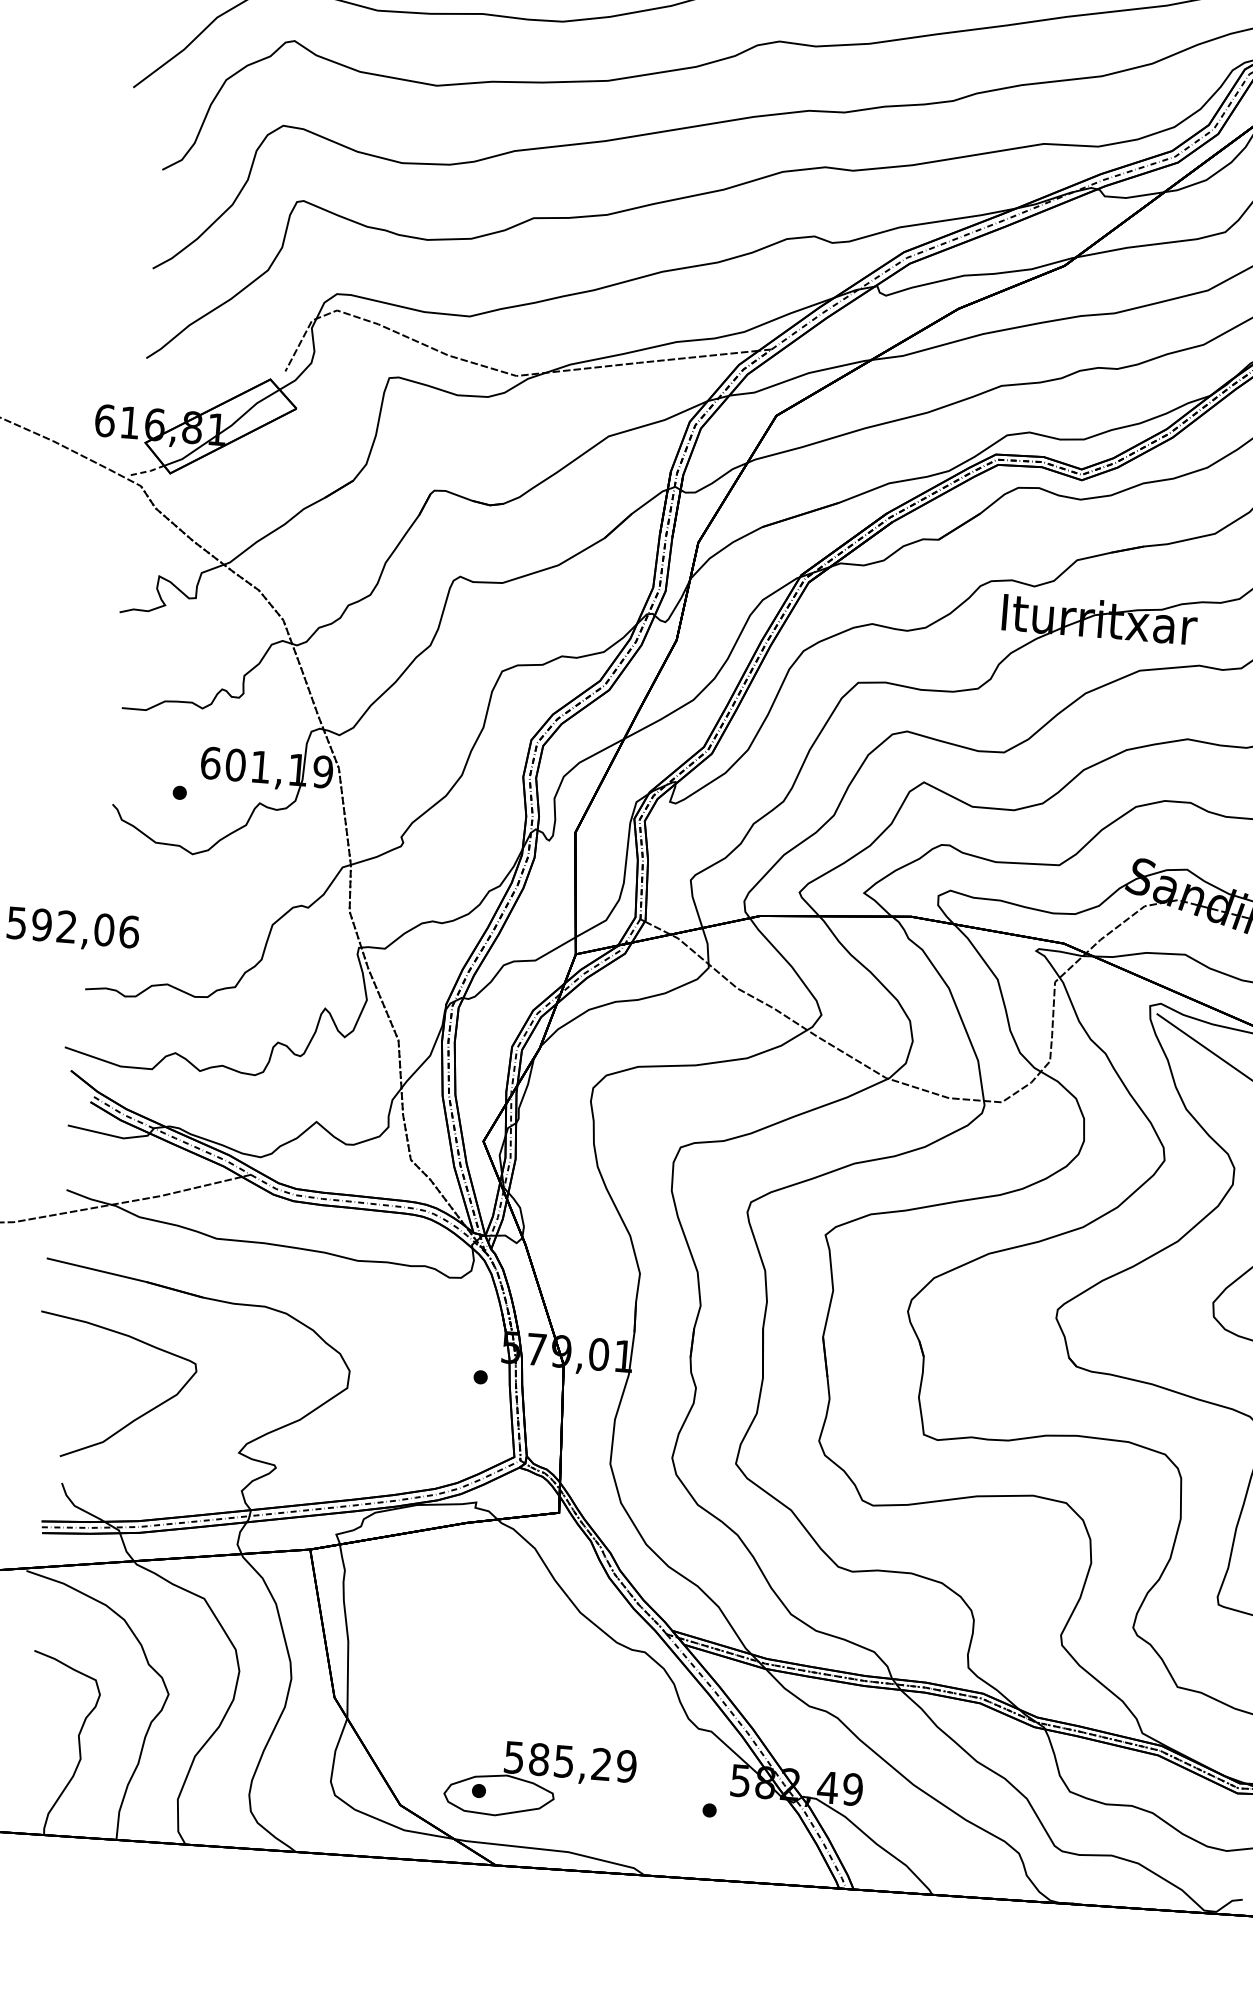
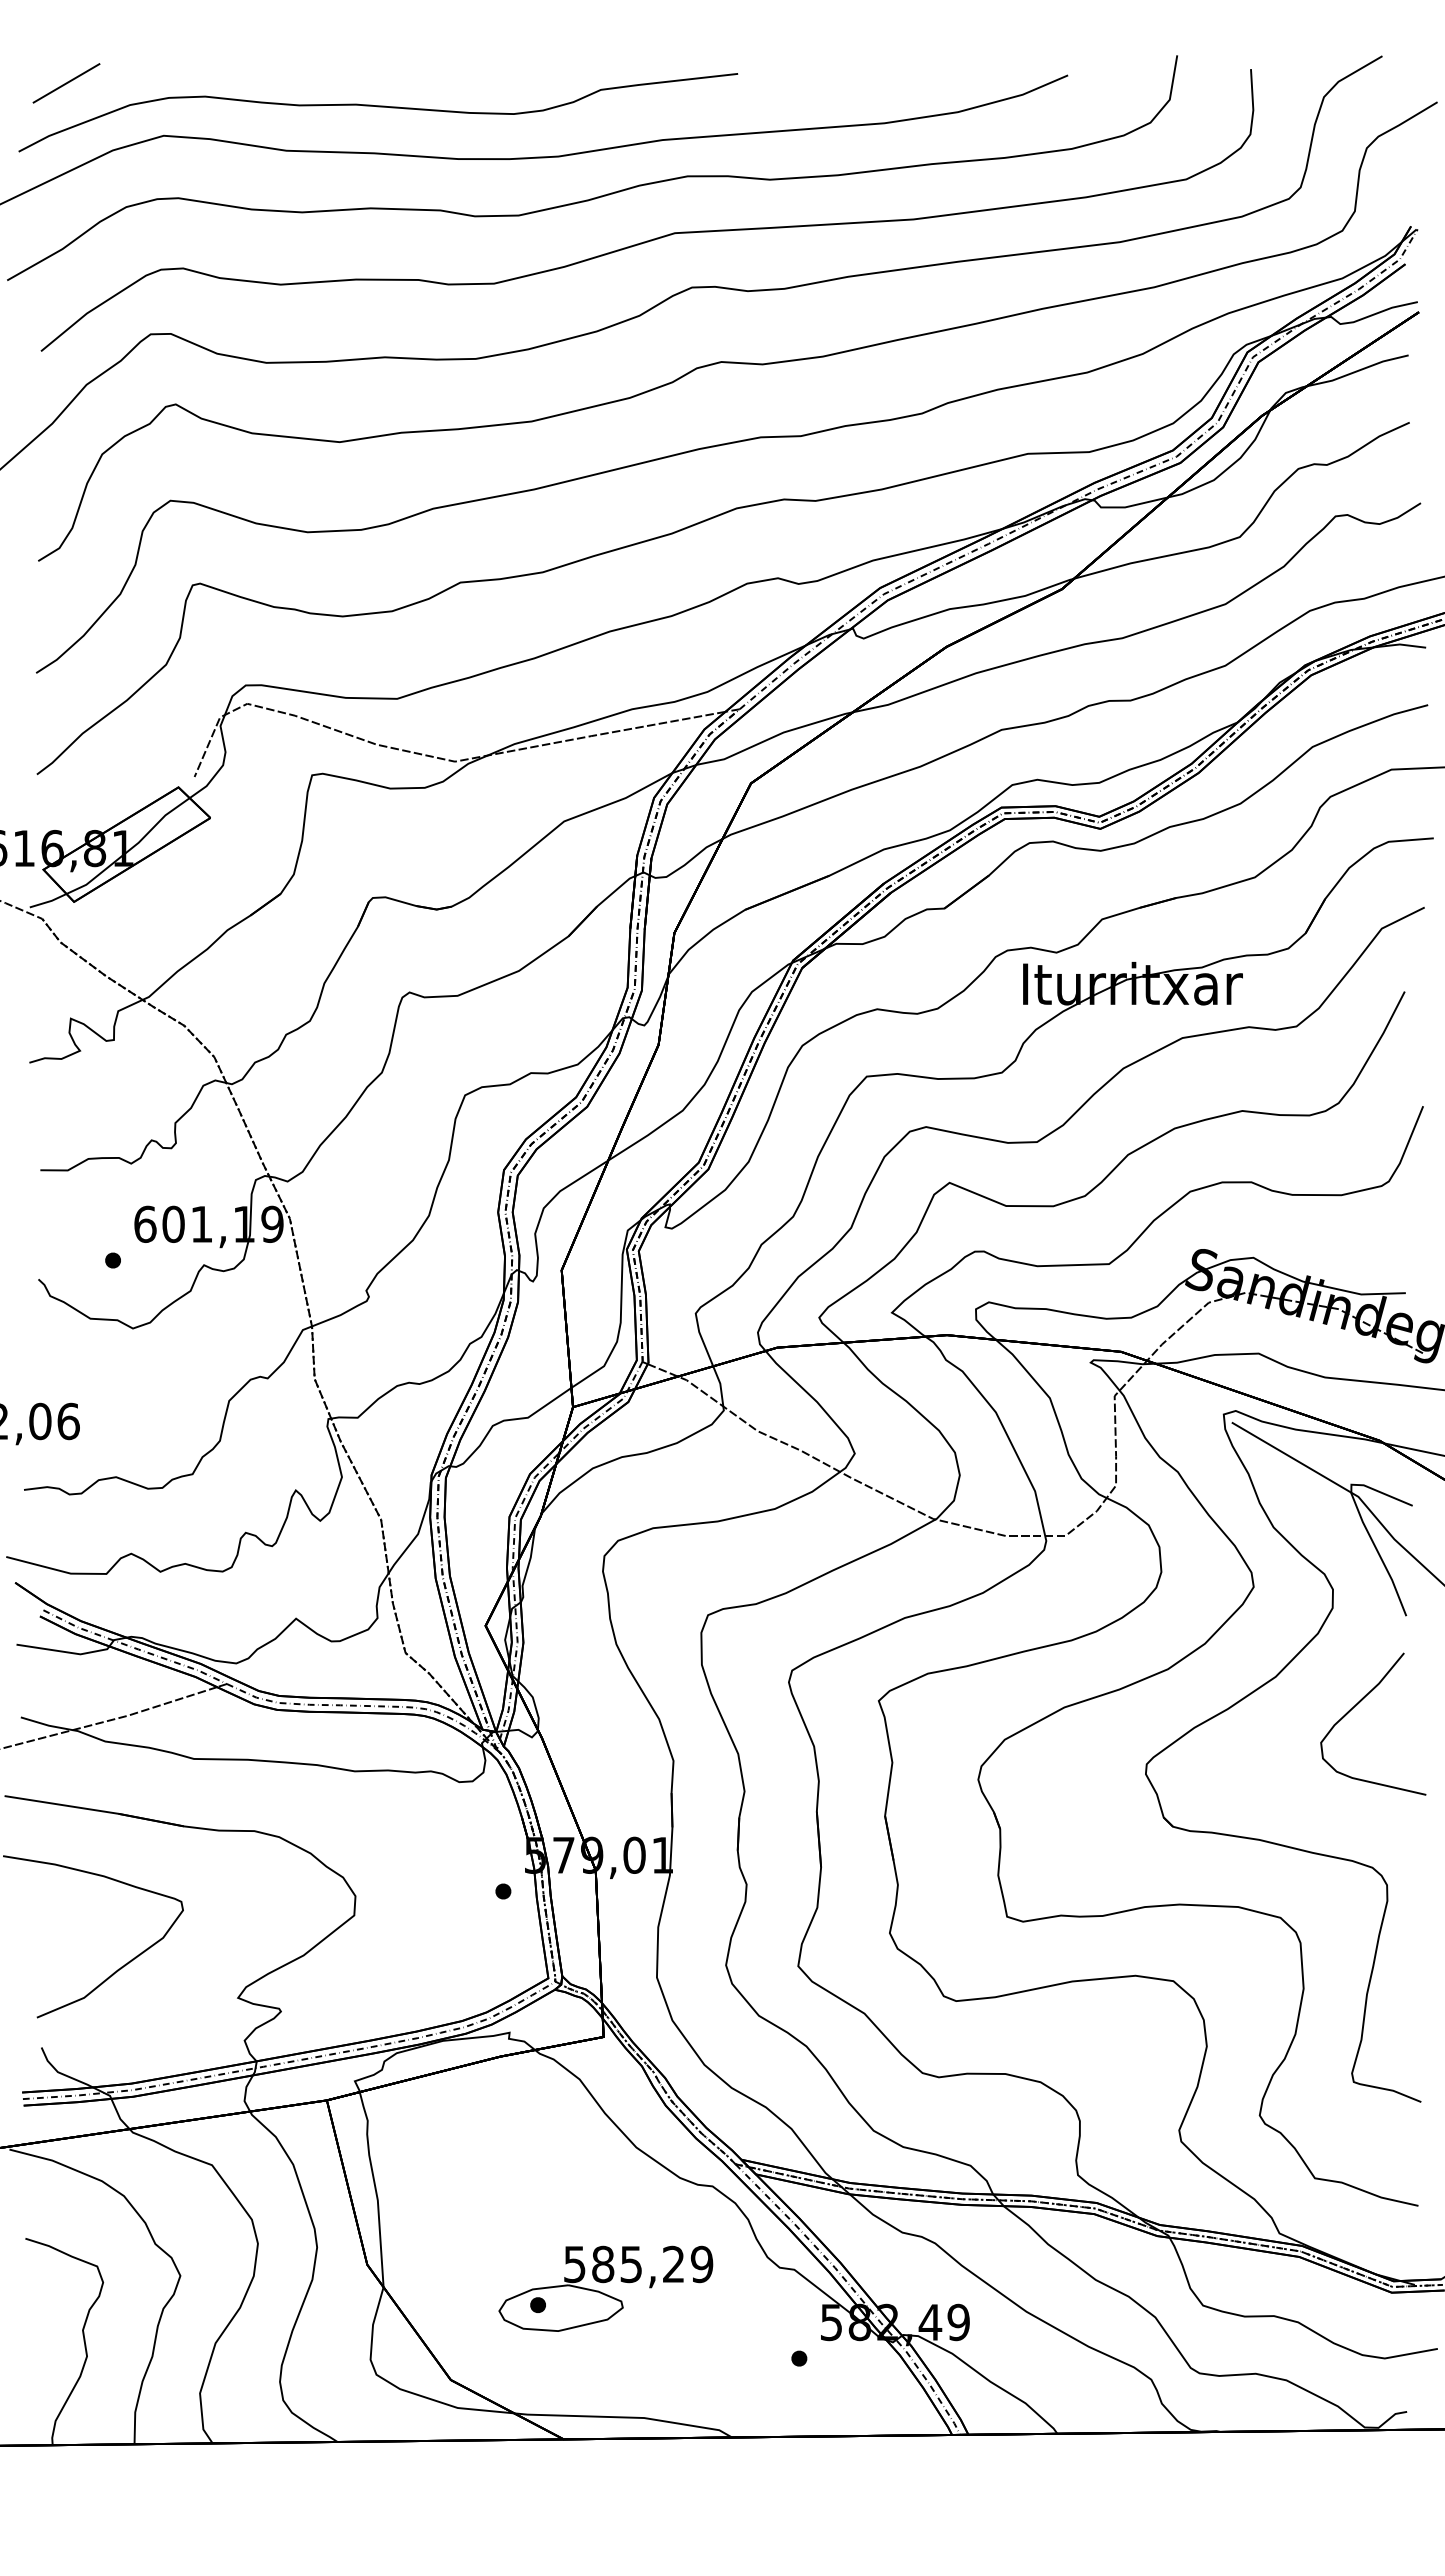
line: (148, 471) -> (49, 901), dashed -> solid
part: (539, 1780) -> (605, 2288), moved

